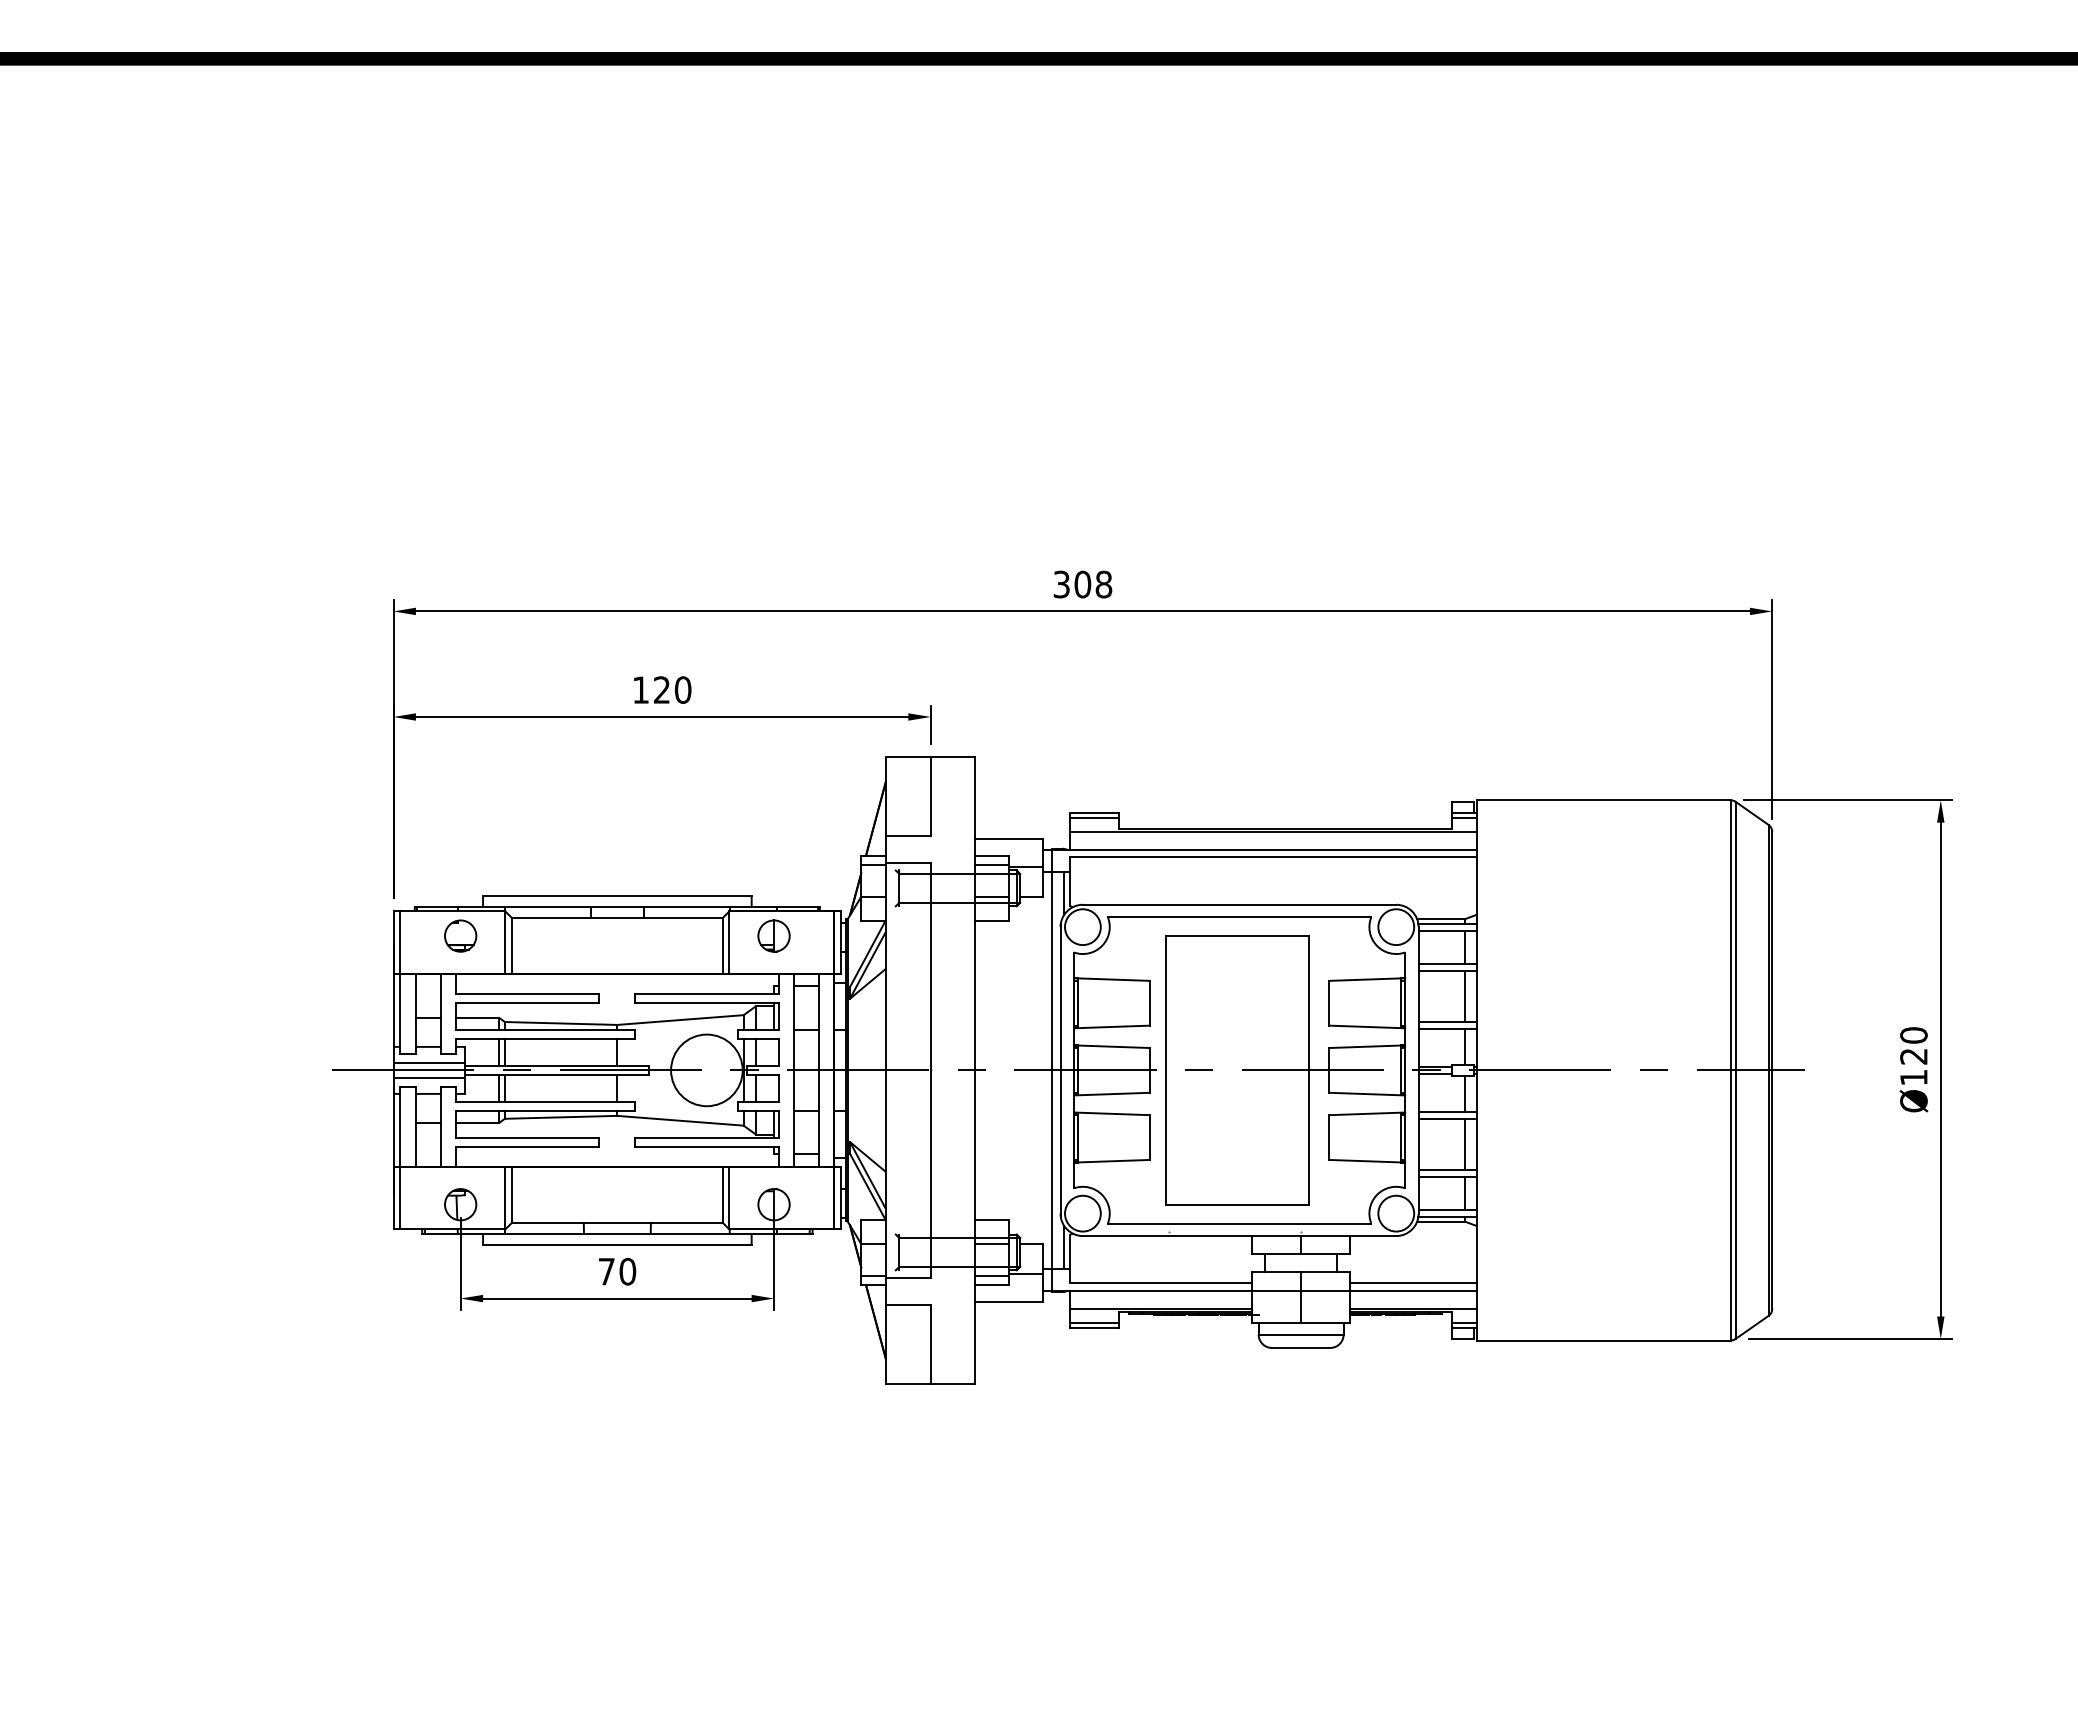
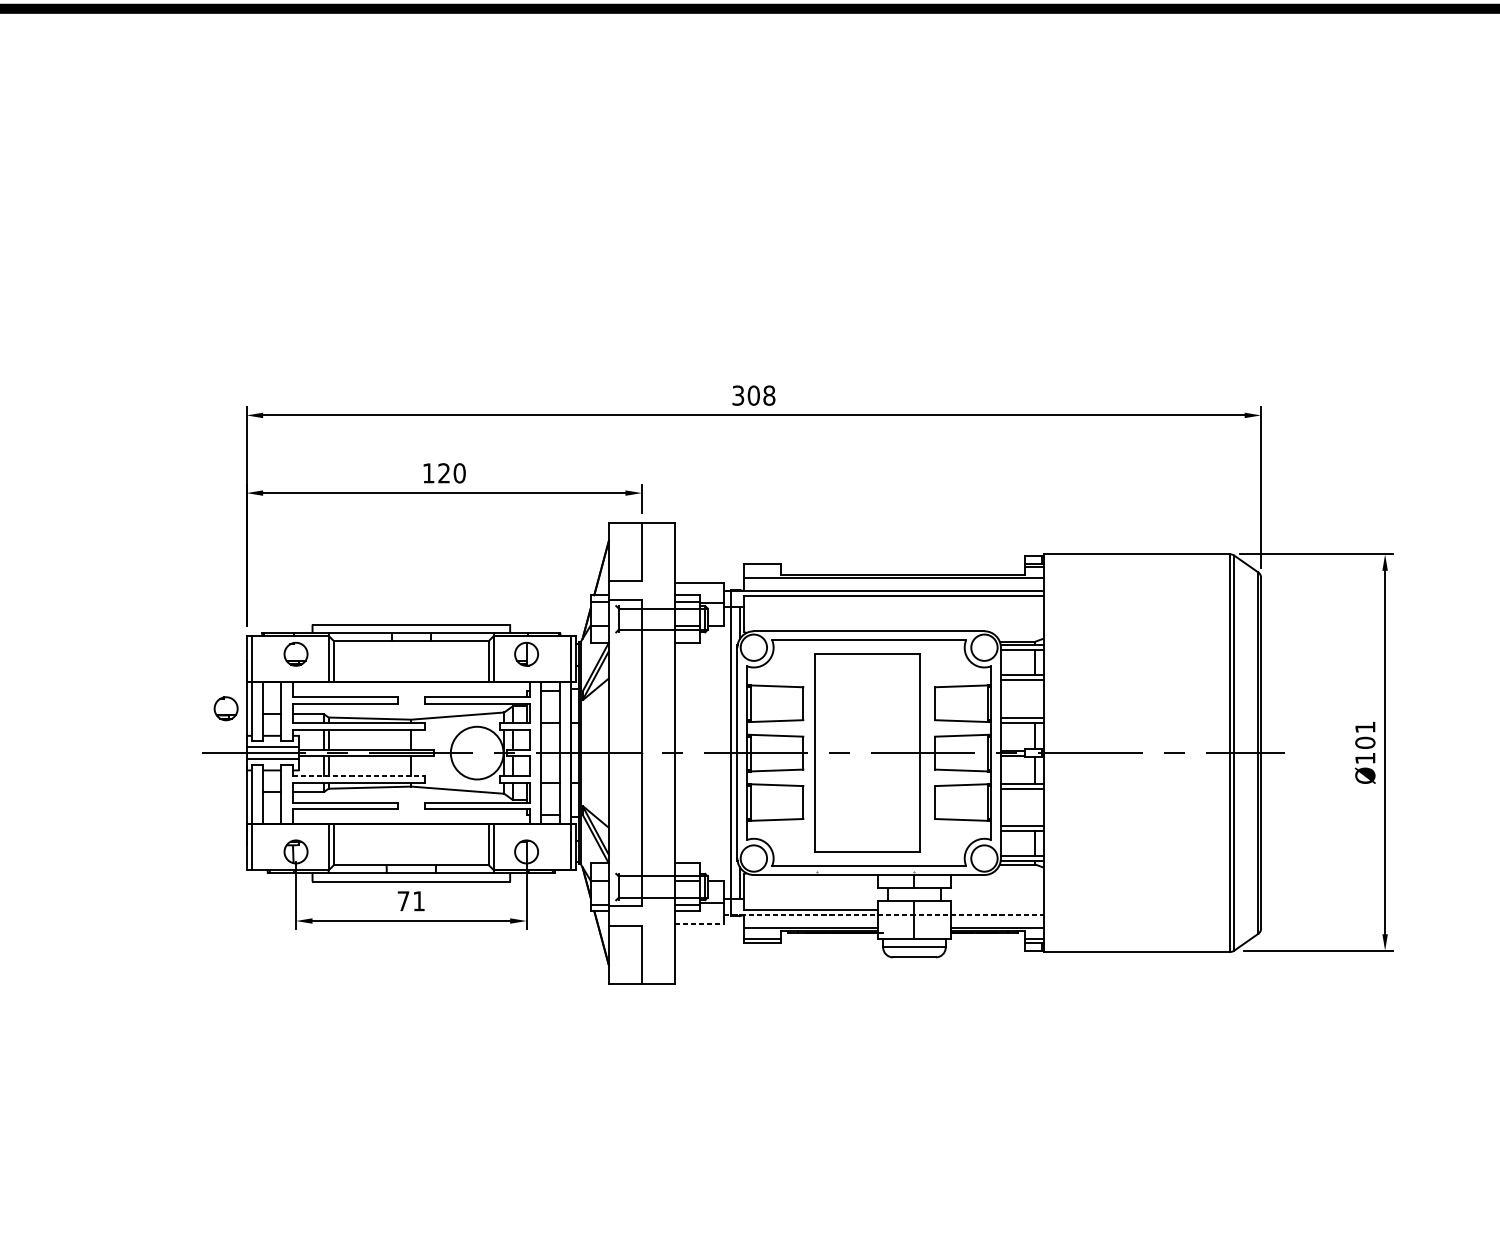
line: (1094, 817) -> (762, 567), removed
line: (1465, 996) -> (1035, 698), removed
part: (365, 1009) -> (226, 708), added
text: (1913, 1045) -> (1365, 734), Ø120 -> Ø101
line: (545, 1101) -> (358, 776), solid -> dashed
line: (1465, 1144) -> (1035, 807), removed
text: (627, 1271) -> (418, 901), 70 -> 71
line: (1413, 1283) -> (997, 909), removed
line: (1260, 1290) -> (884, 915), solid -> dashed
line: (1009, 1302) -> (699, 923), solid -> dashed

